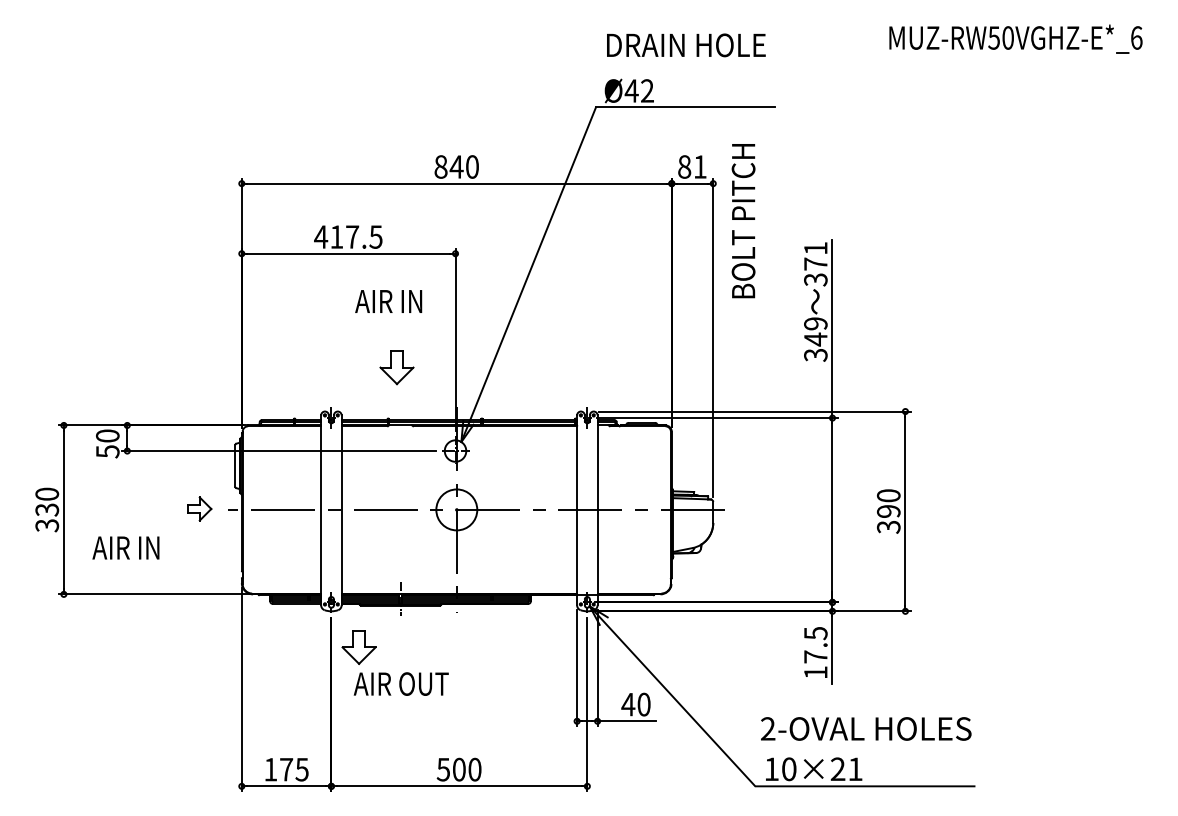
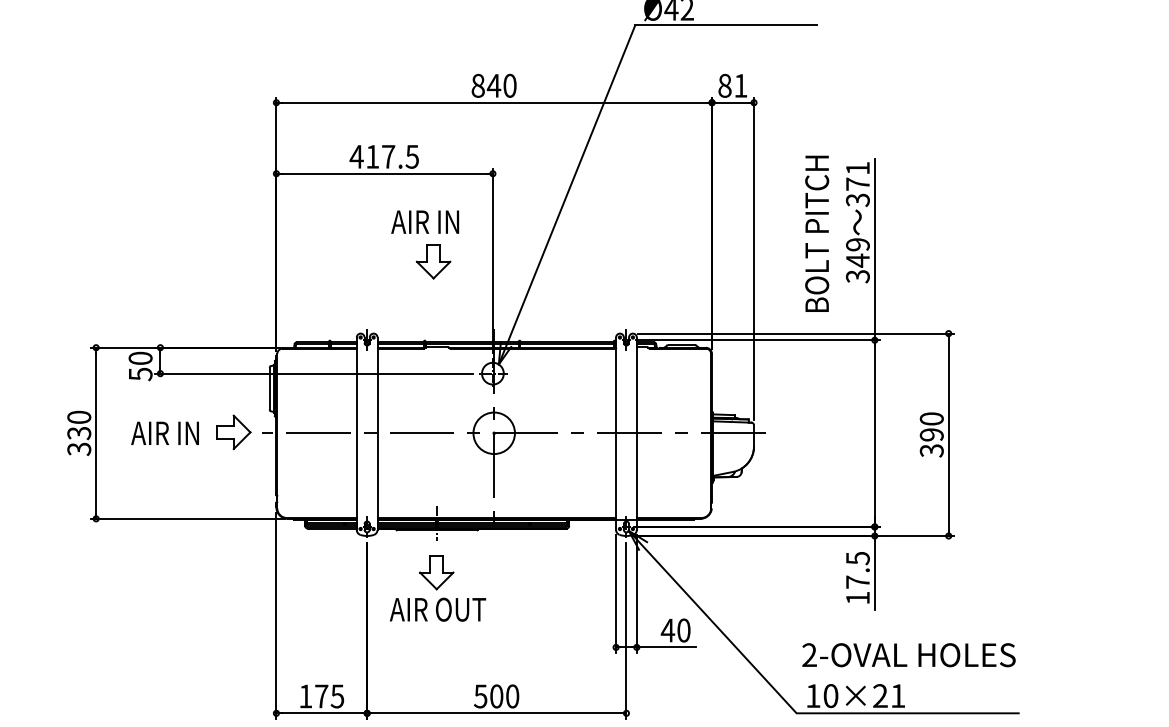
text: (743, 221) -> (817, 234), moved
part: (396, 367) -> (433, 261), moved
part: (199, 508) -> (233, 431), size x1.43
text: (125, 547) -> (164, 432), moved
part: (358, 647) -> (436, 572), moved

